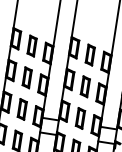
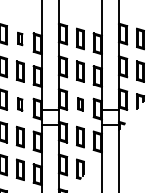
part: (31, 45) -> (19, 38), size x0.6
part: (21, 109) -> (19, 104), size x0.6
part: (80, 118) -> (80, 104), size x0.6

